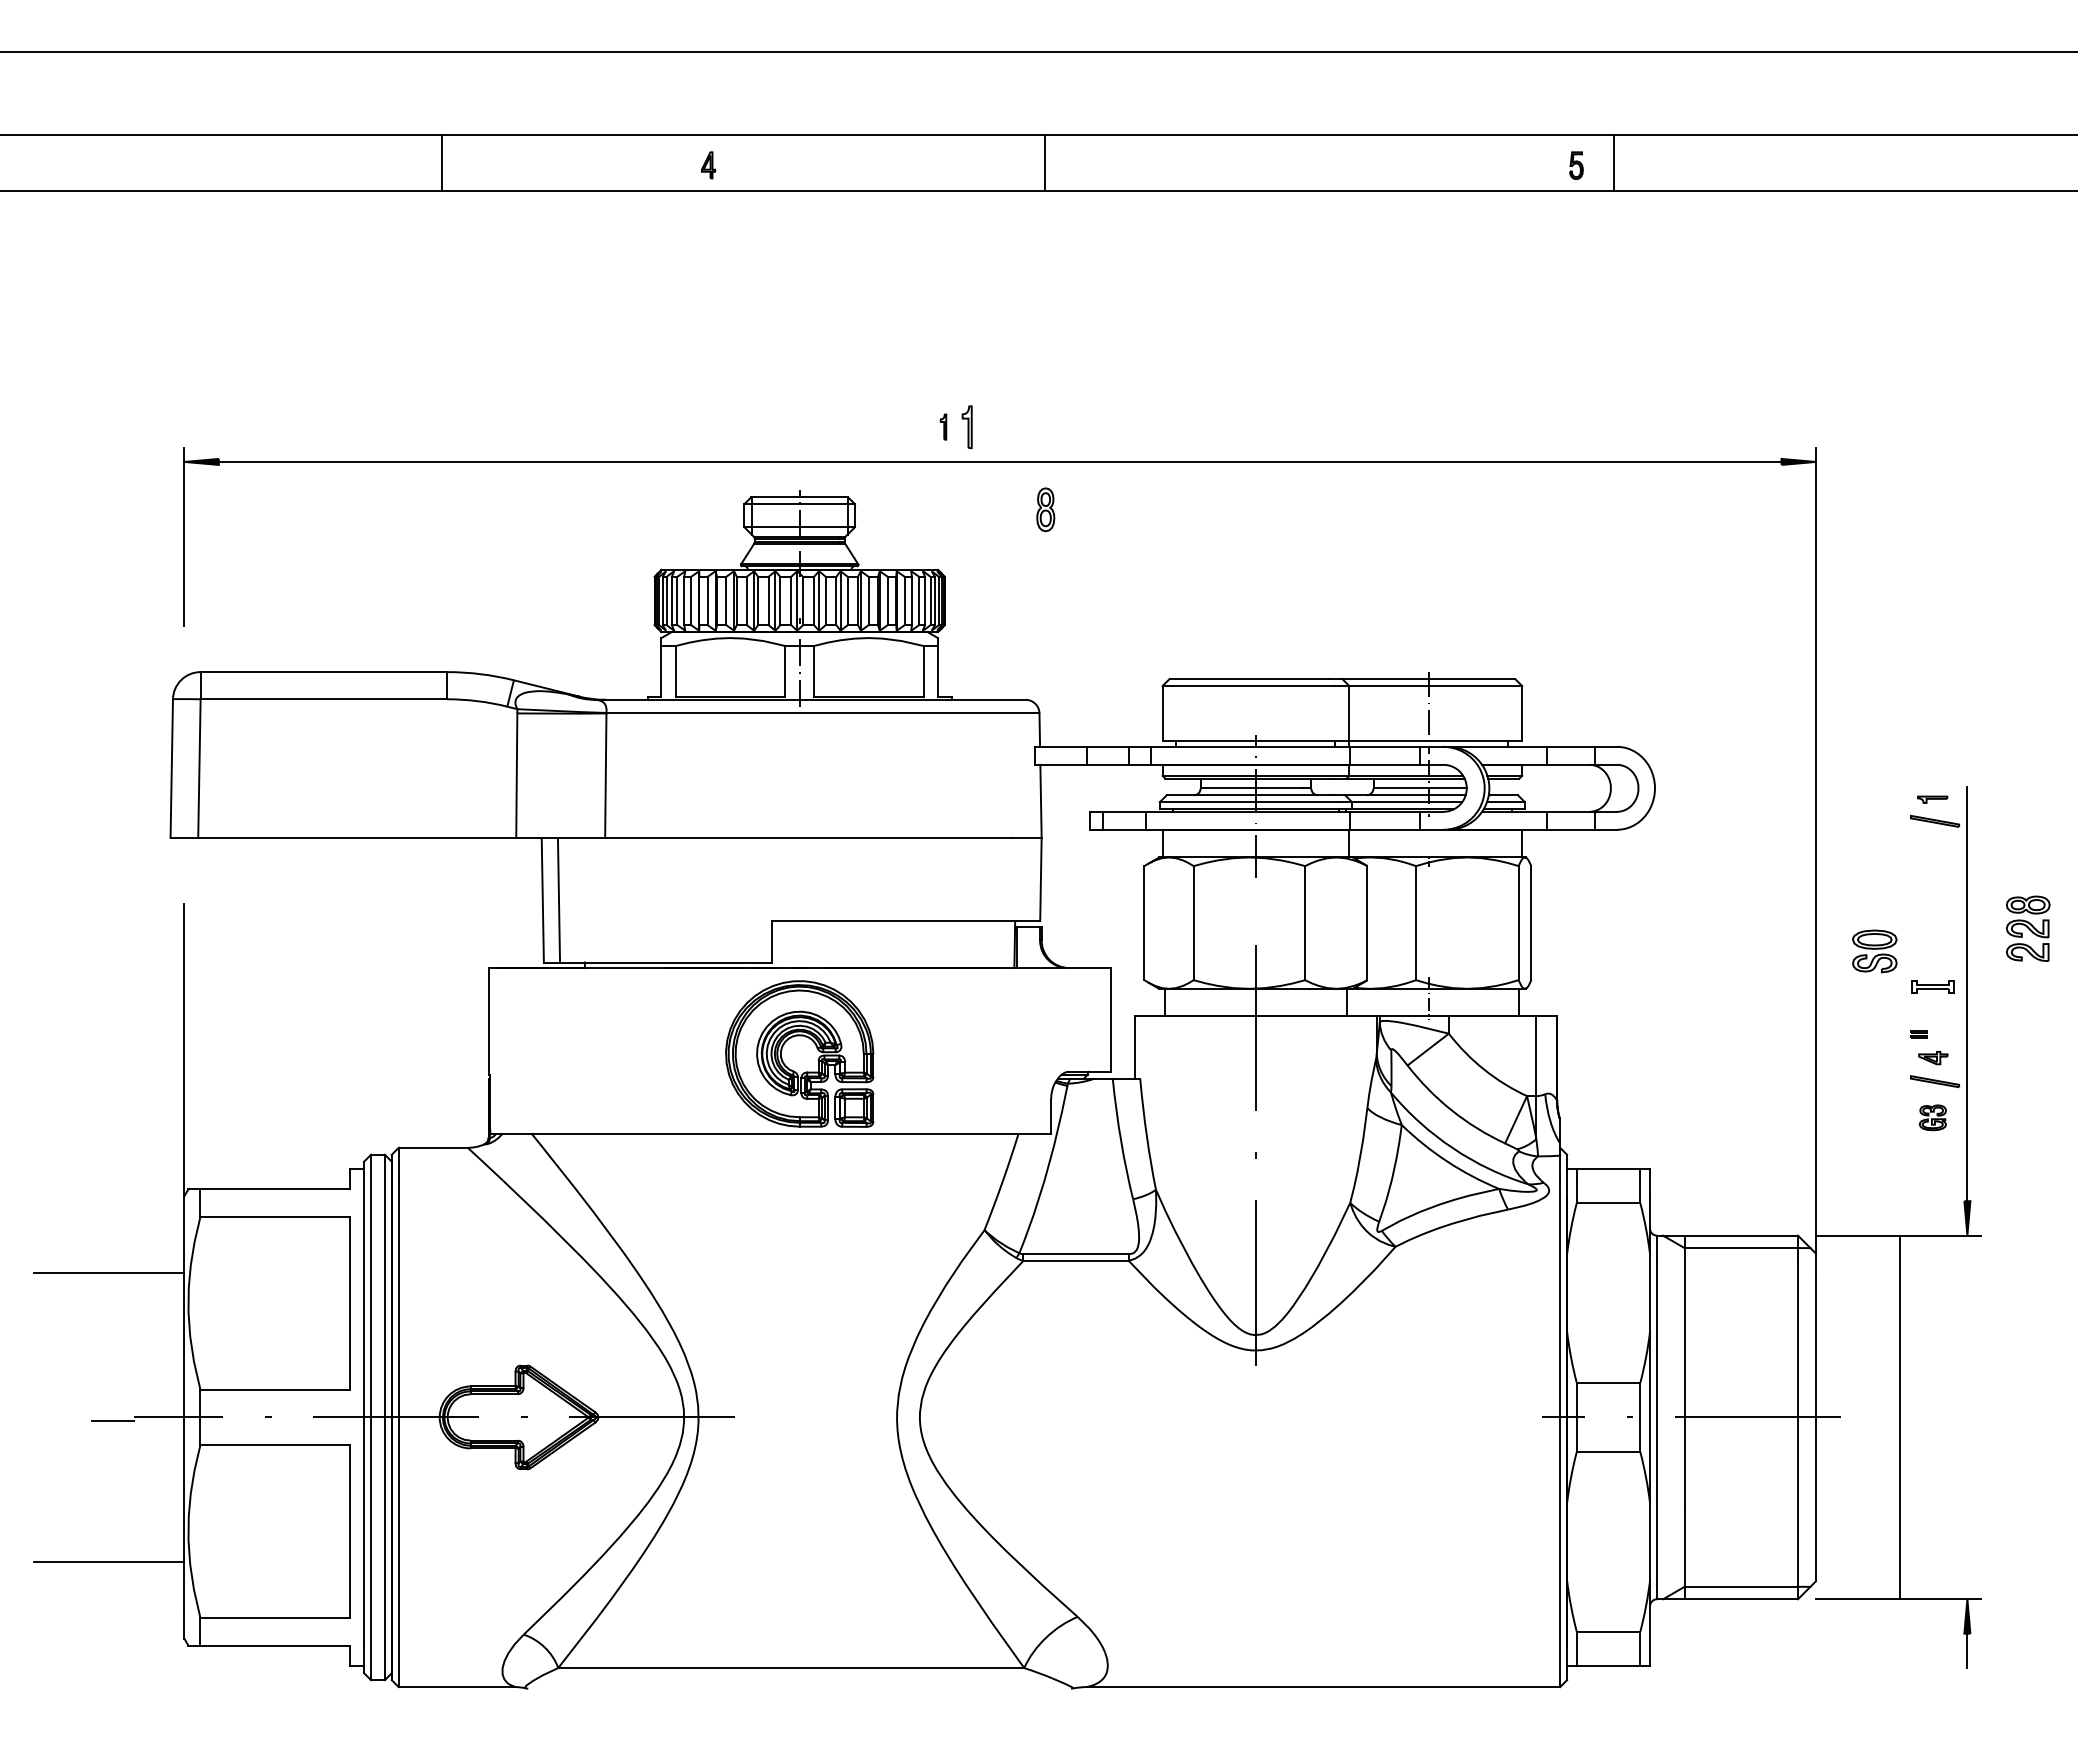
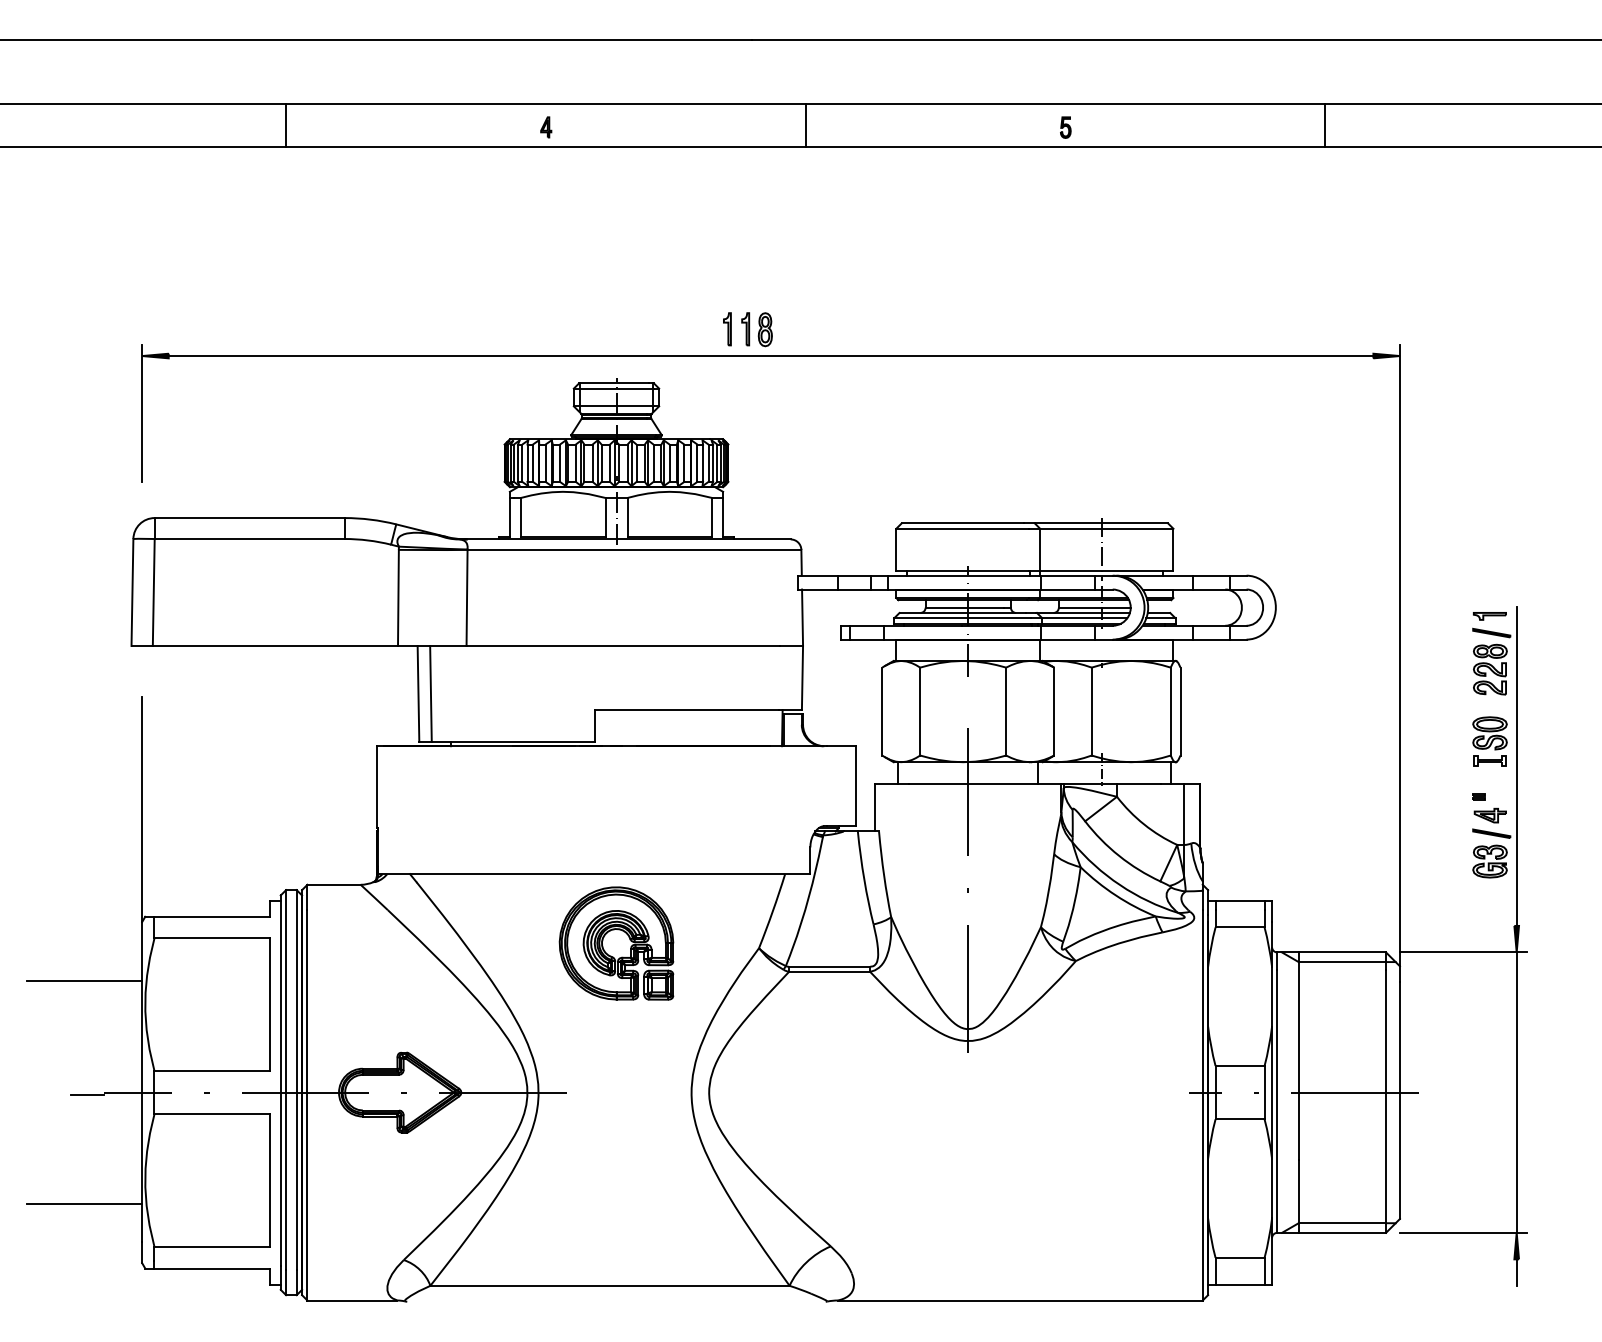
line: (442, 162) -> (286, 125), moved
line: (1614, 162) -> (1325, 125), moved
part: (1576, 165) -> (1065, 127), moved
part: (943, 426) -> (727, 328), size x1.67
part: (1045, 509) -> (765, 329), moved
part: (1932, 799) -> (1489, 616), size x1.43
part: (2027, 928) -> (1489, 669), moved
part: (1874, 951) -> (1489, 733), moved
part: (799, 1053) -> (616, 943), moved
part: (1933, 1057) -> (1490, 815), size x1.43
part: (1932, 1117) -> (1489, 861), size x1.67
line: (1900, 1417) -> (1516, 1092), moved

